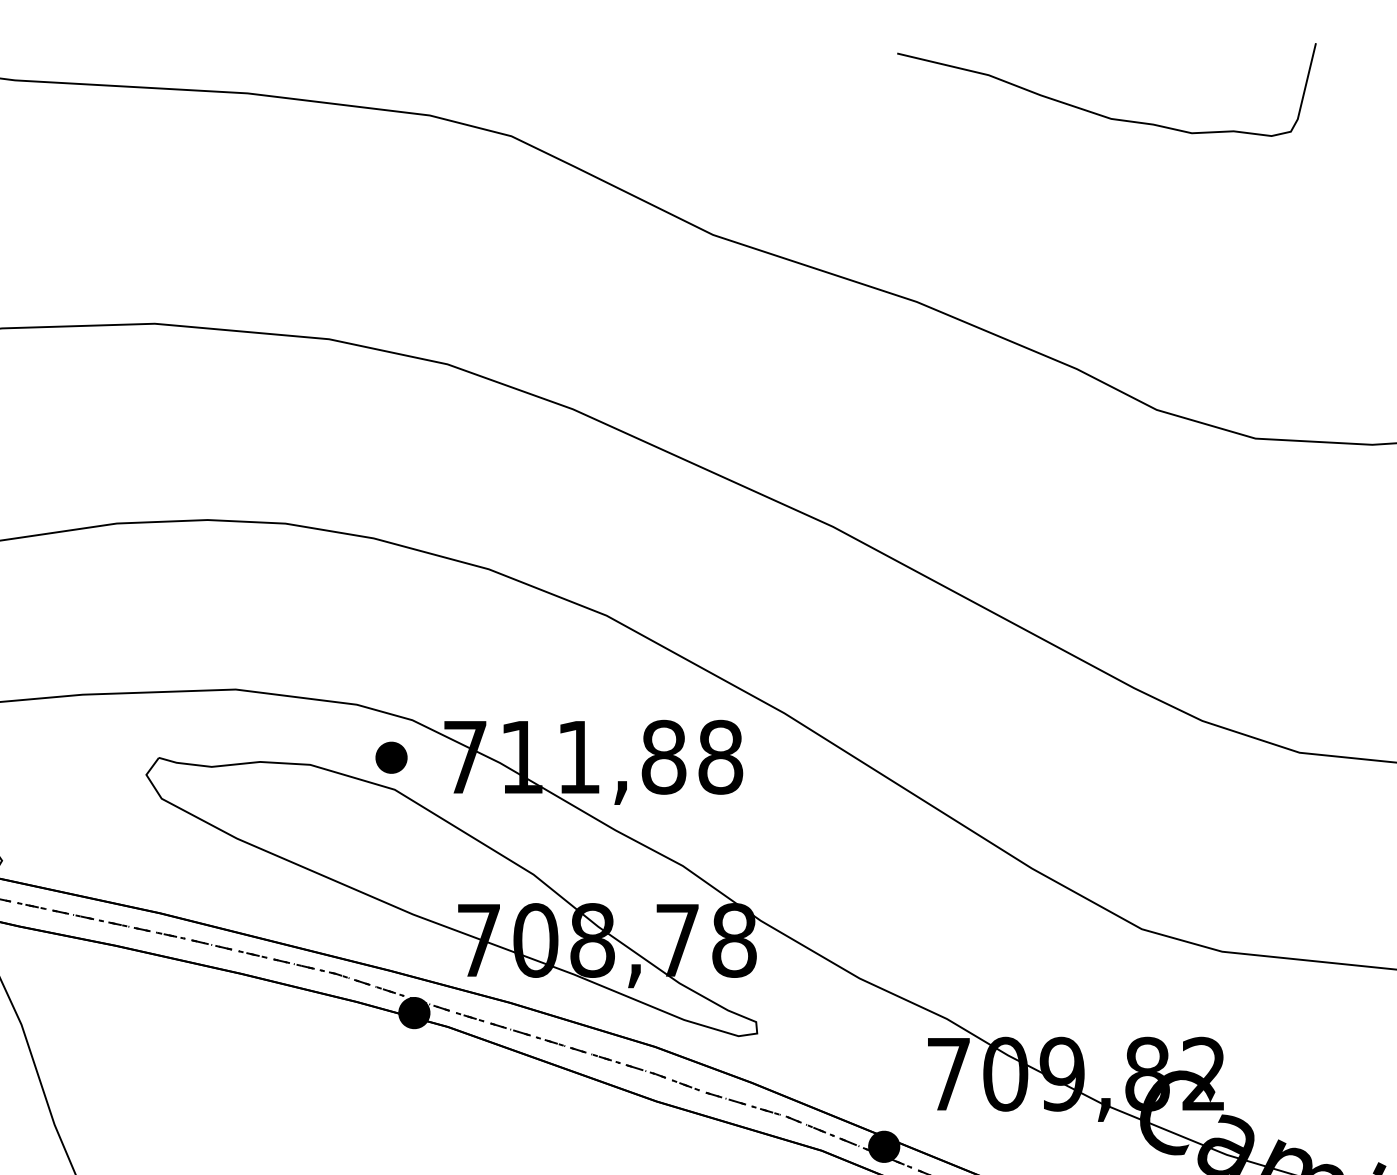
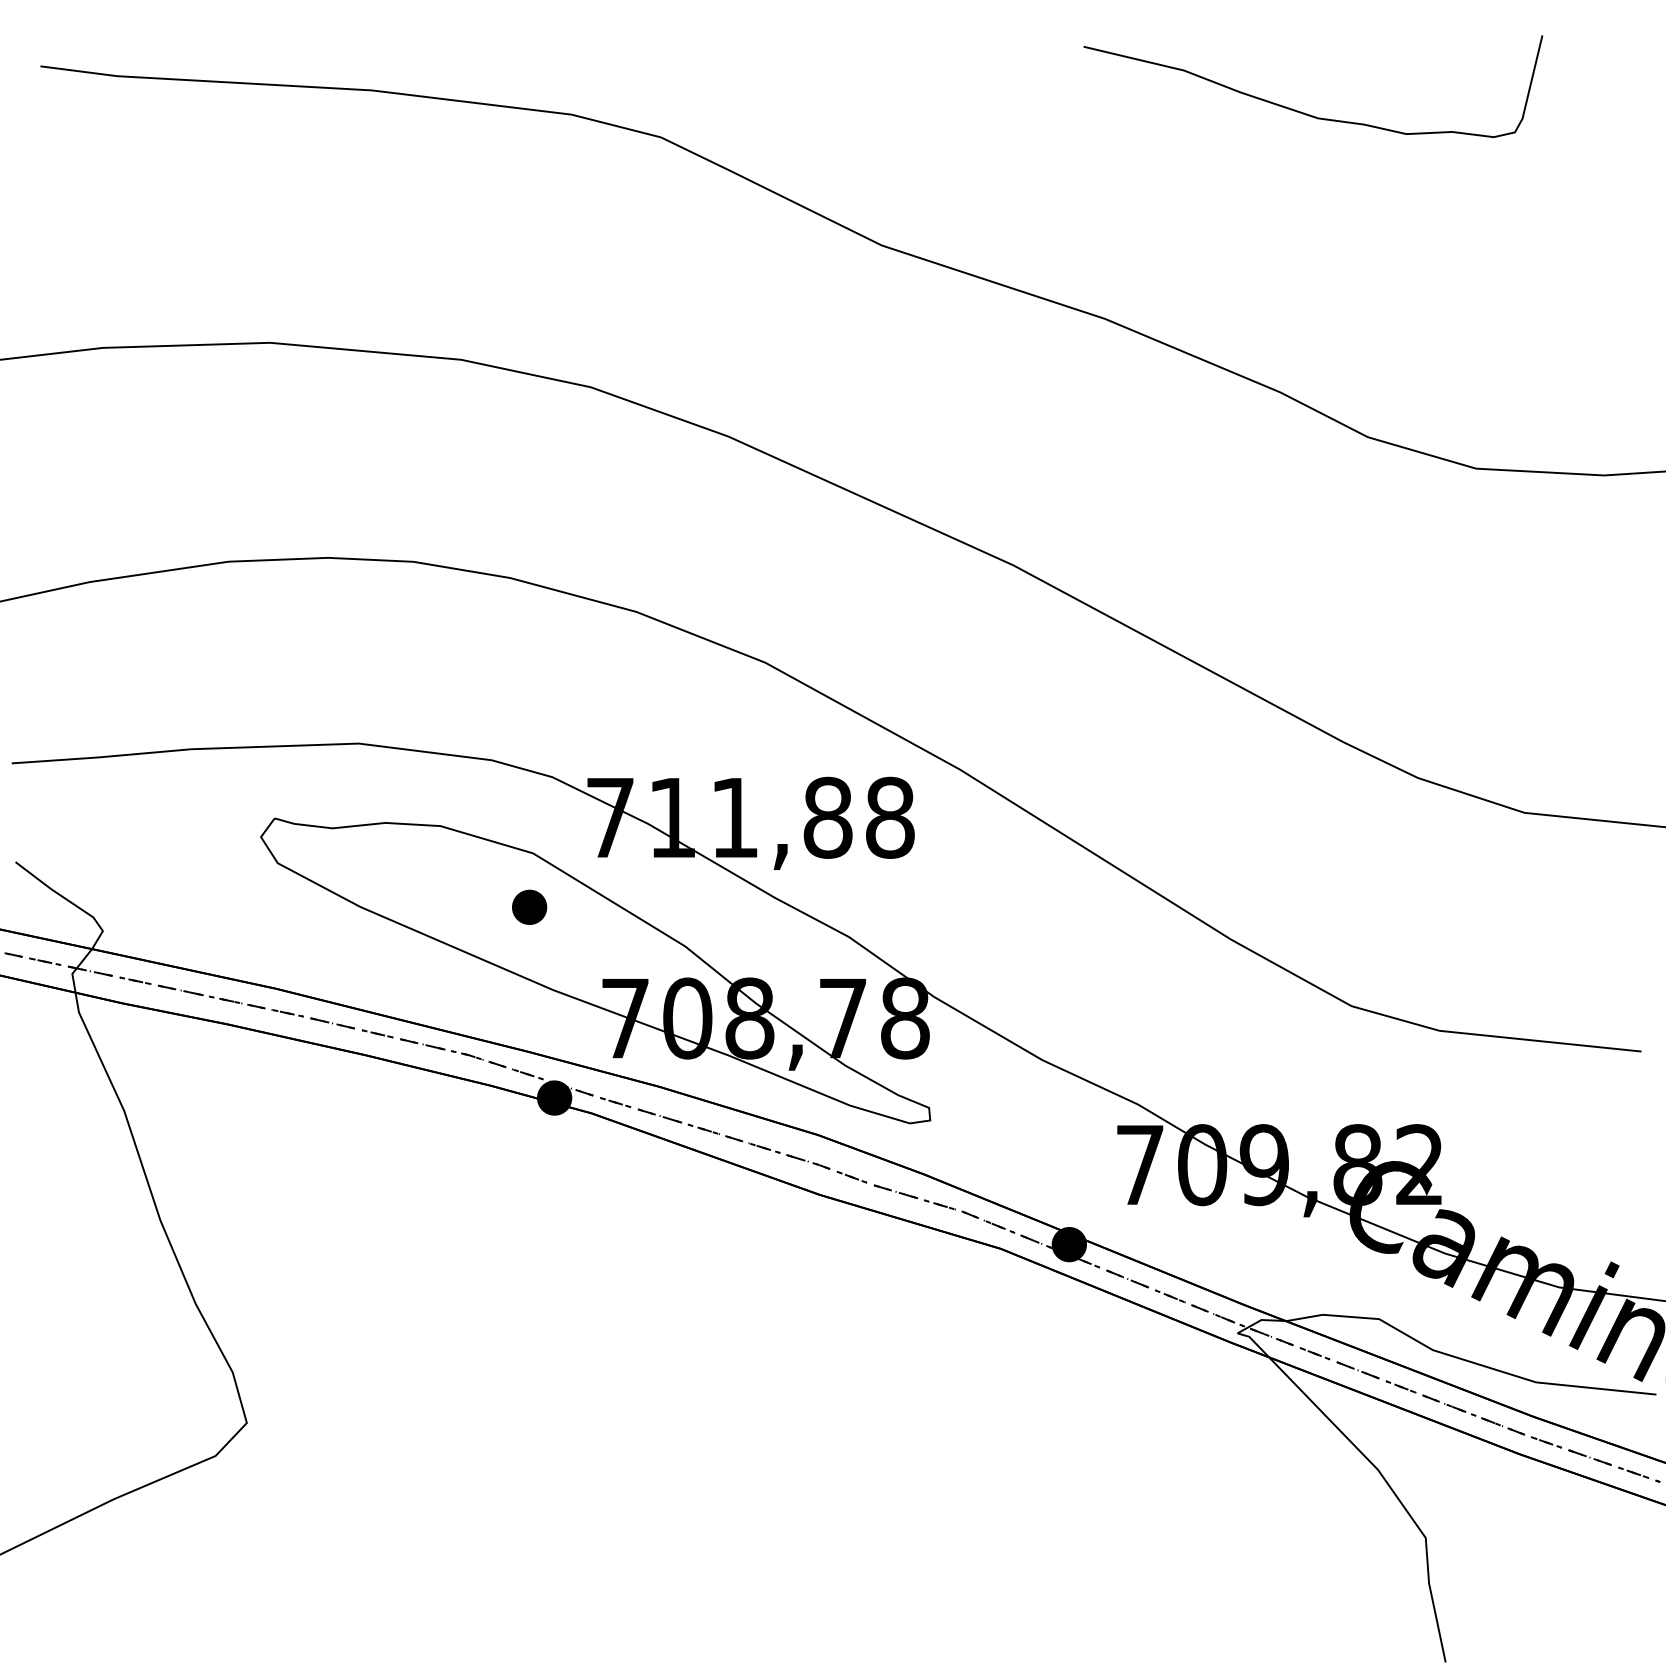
part: (391, 756) -> (529, 906), moved

